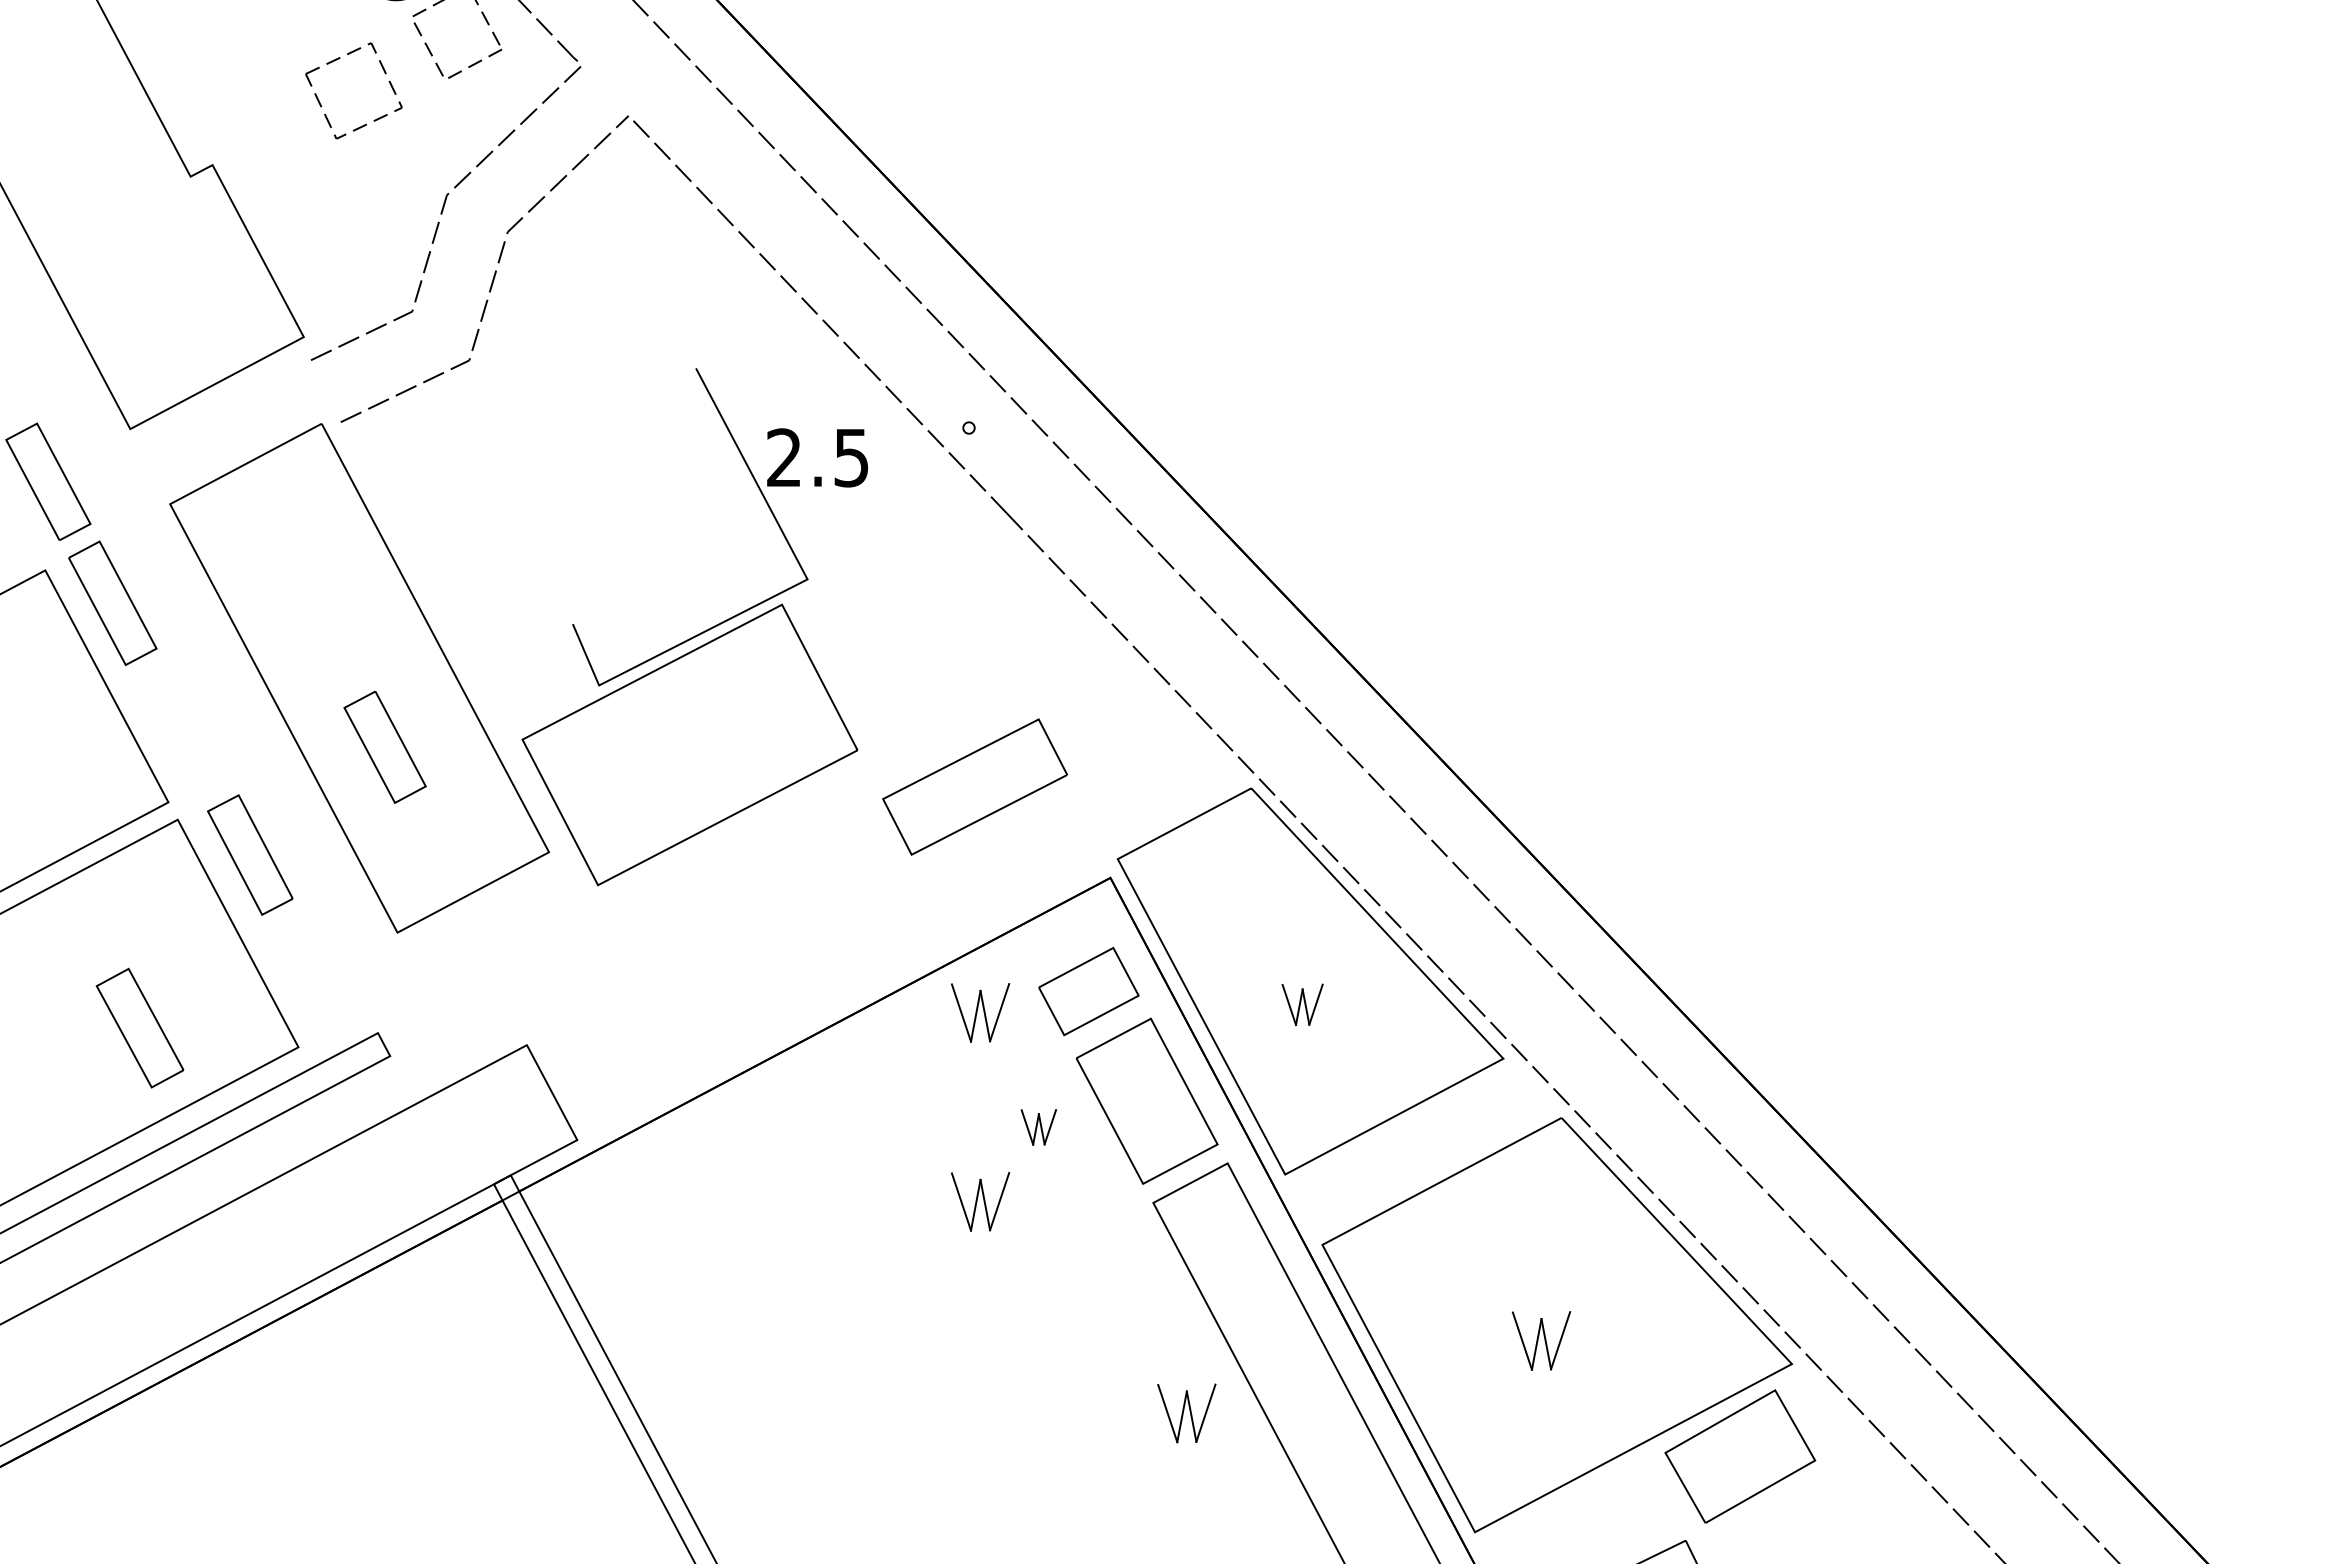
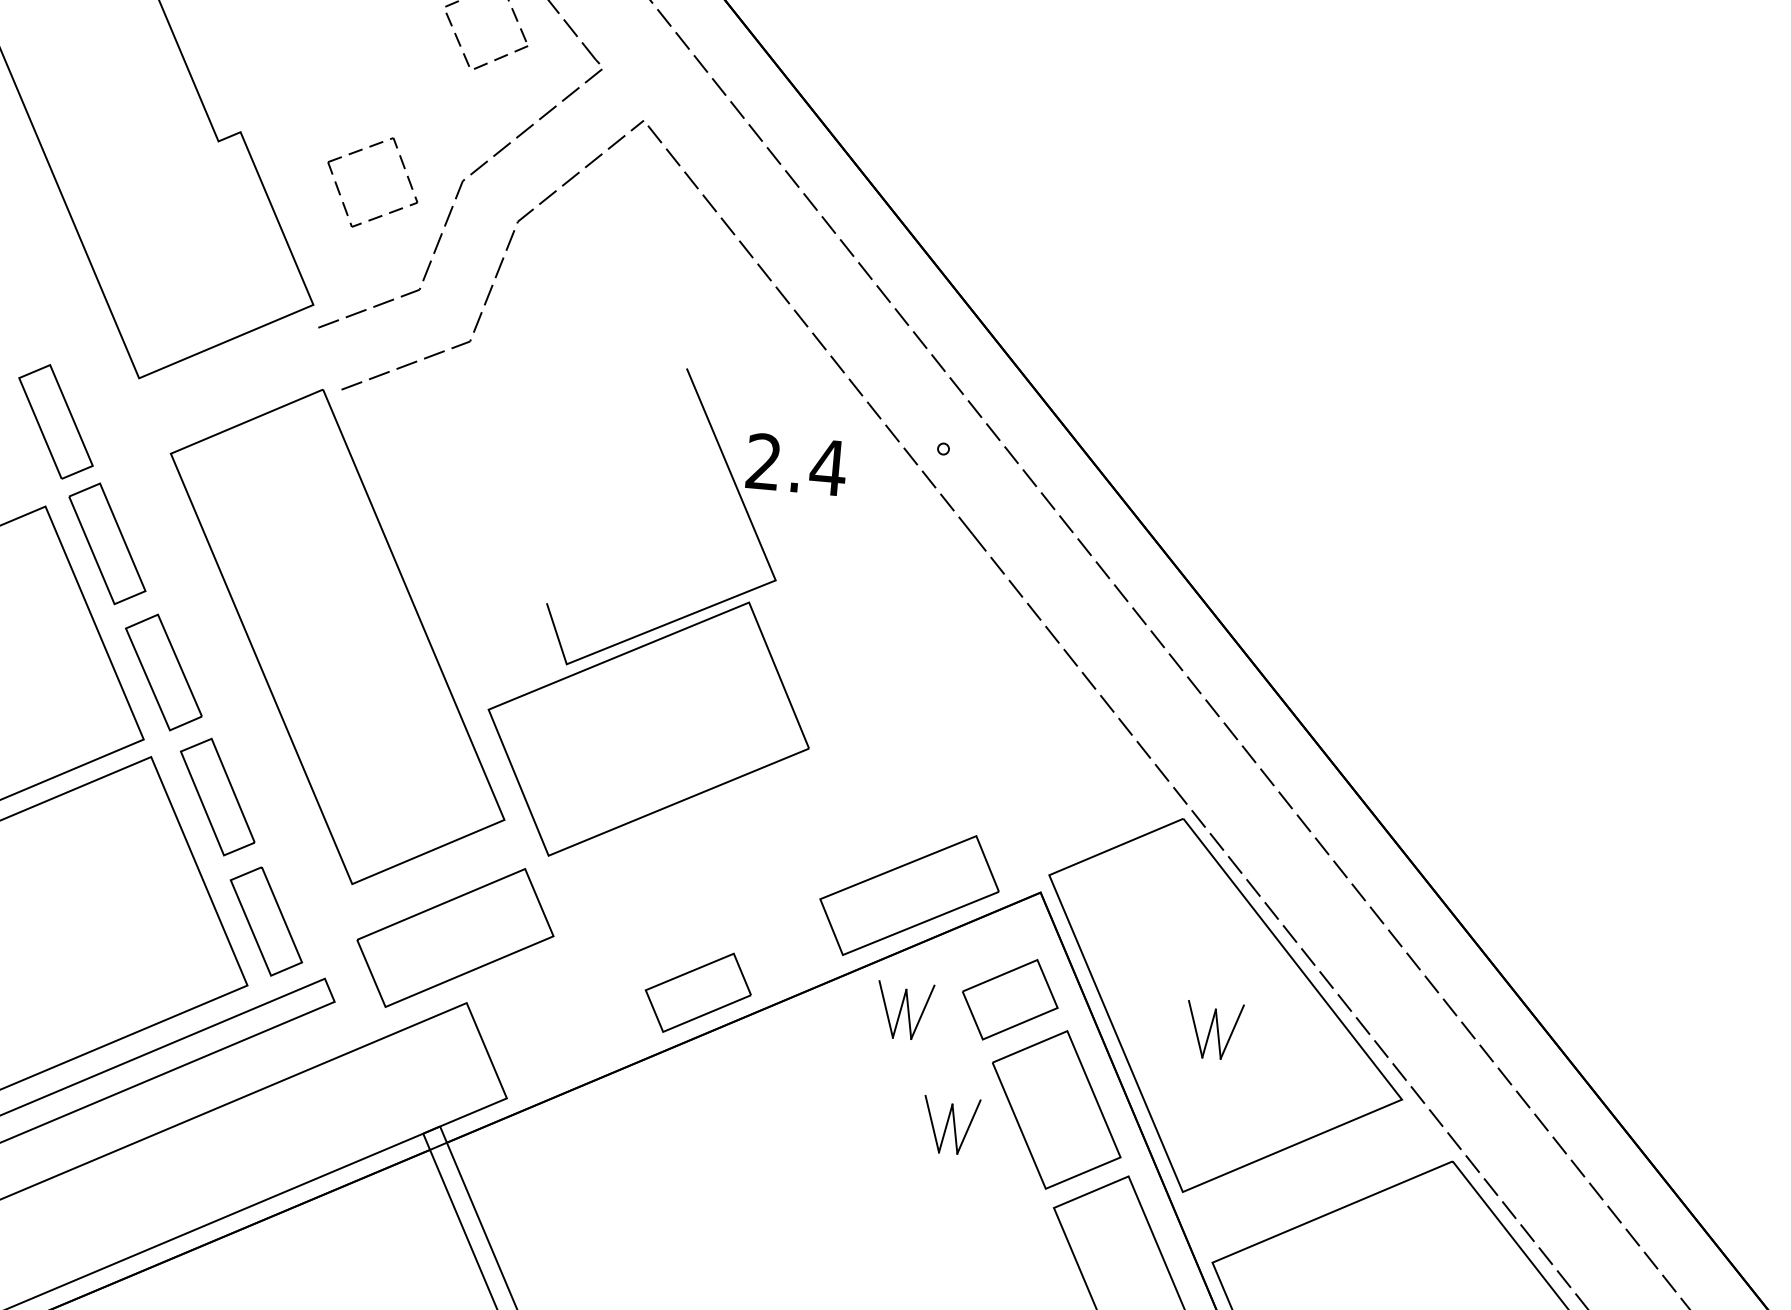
part: (339, 59) -> (361, 151), moved
text: (851, 458) -> (828, 468), 2.5 -> 2.4
part: (384, 747) -> (265, 921), moved
part: (974, 786) -> (909, 894), moved
part: (509, 978) -> (455, 937), added
part: (1302, 1004) -> (1213, 1030), size x1.43
part: (765, 1012) -> (698, 992), added
part: (139, 1027) -> (163, 671), moved
part: (1038, 1127) -> (950, 1125), size x1.67
part: (980, 1201) -> (888, 1191), removed

